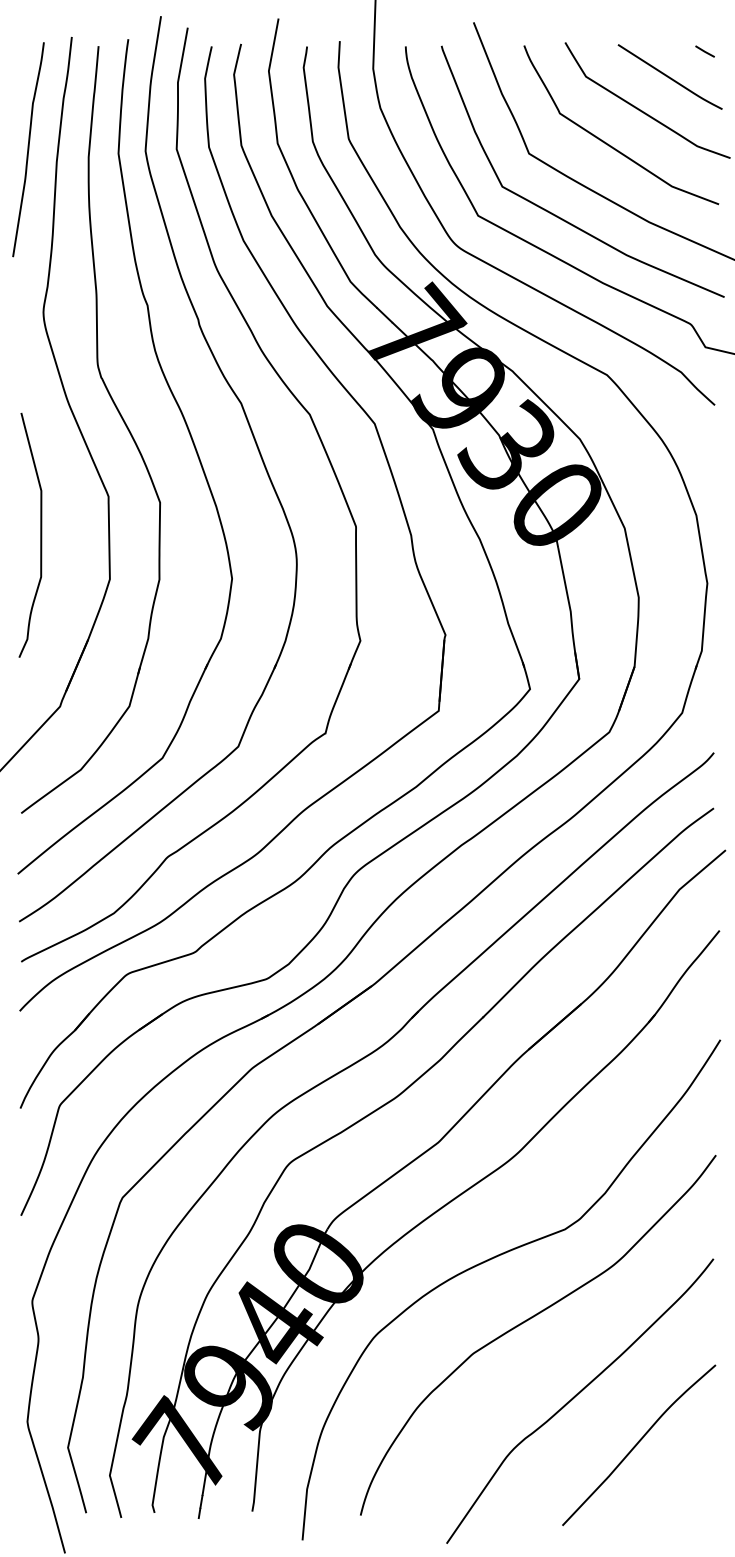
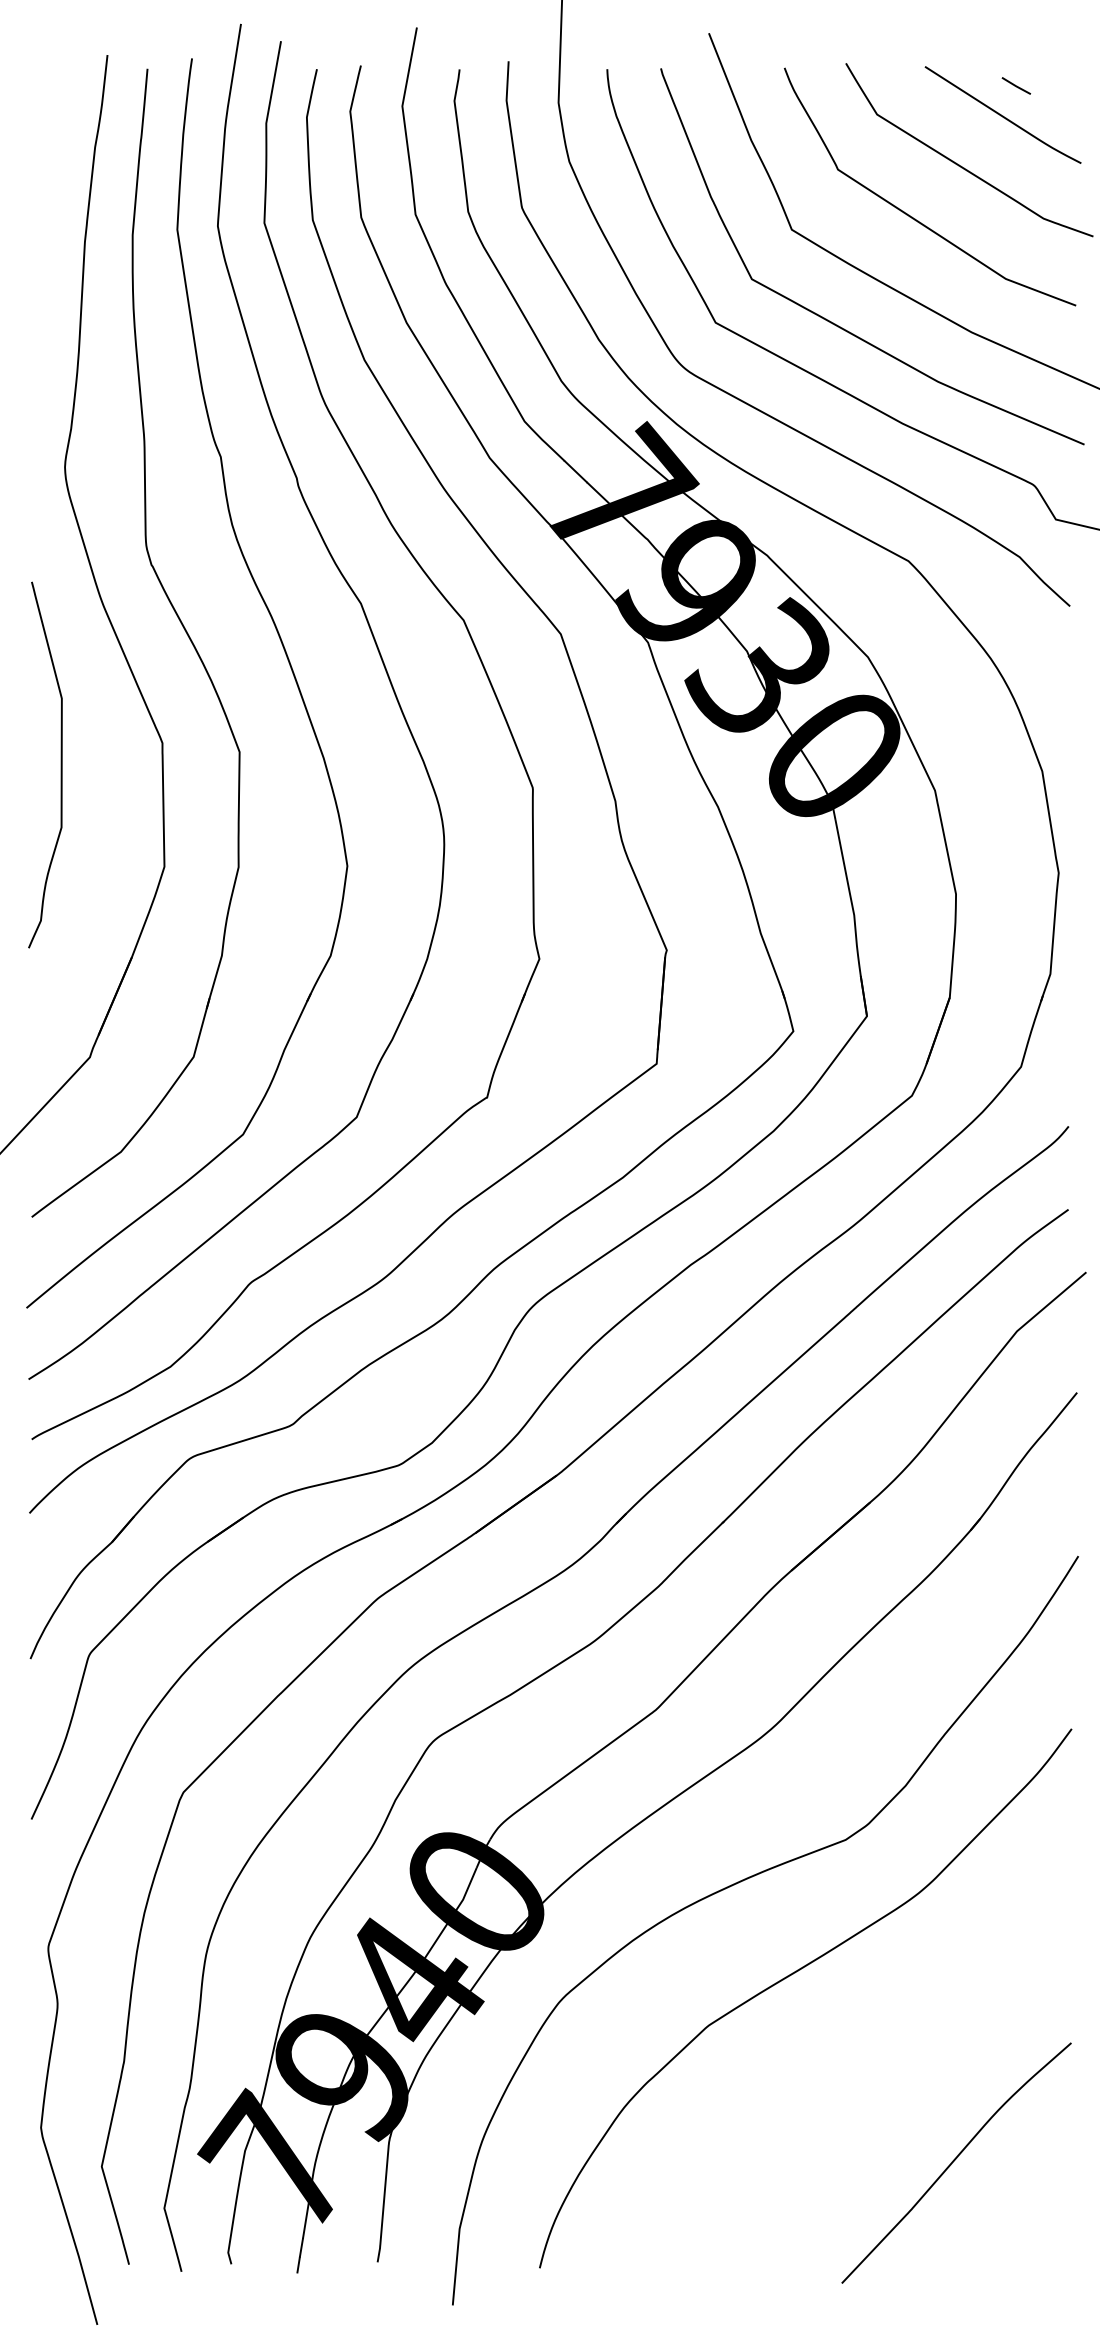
line: (704, 51) -> (1015, 85), moved
curve: (28, 149) -> (42, 223), removed
curve: (40, 534) -> (60, 763), moved
curve: (576, 1396) -> (862, 2090), removed

